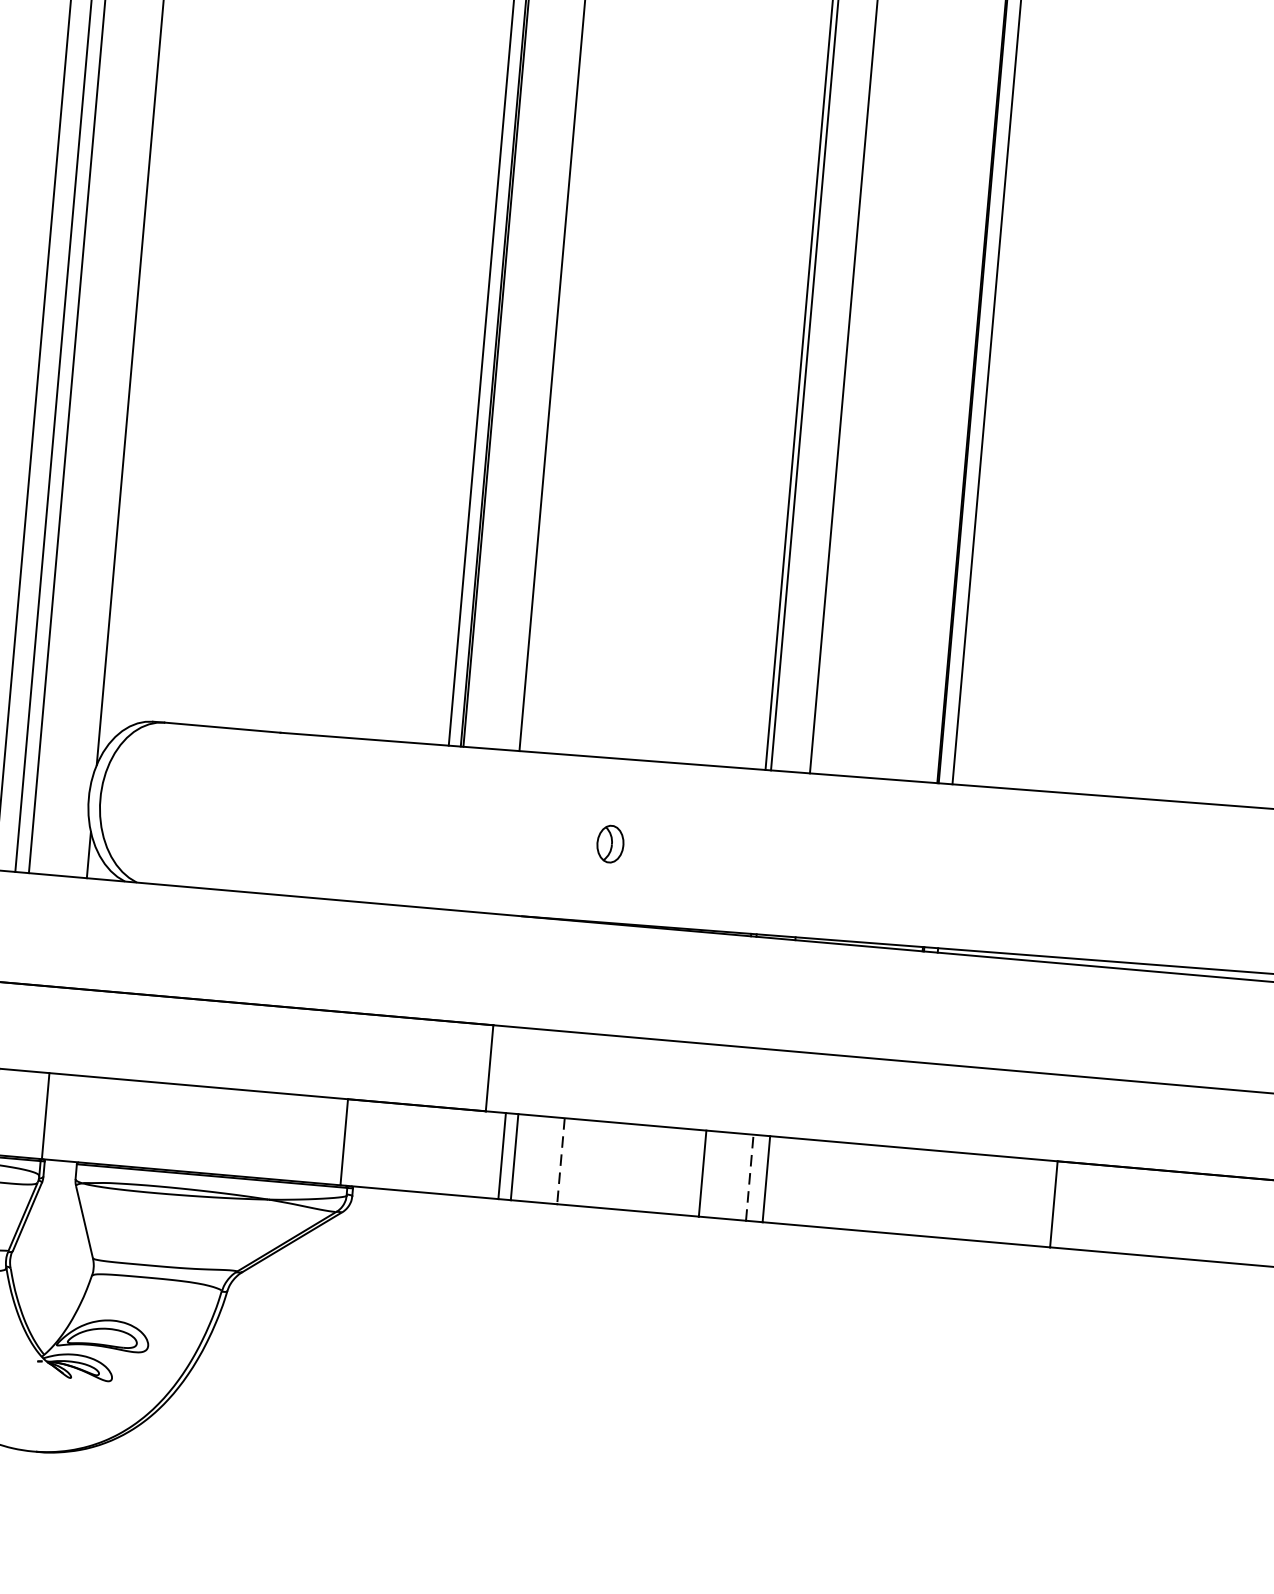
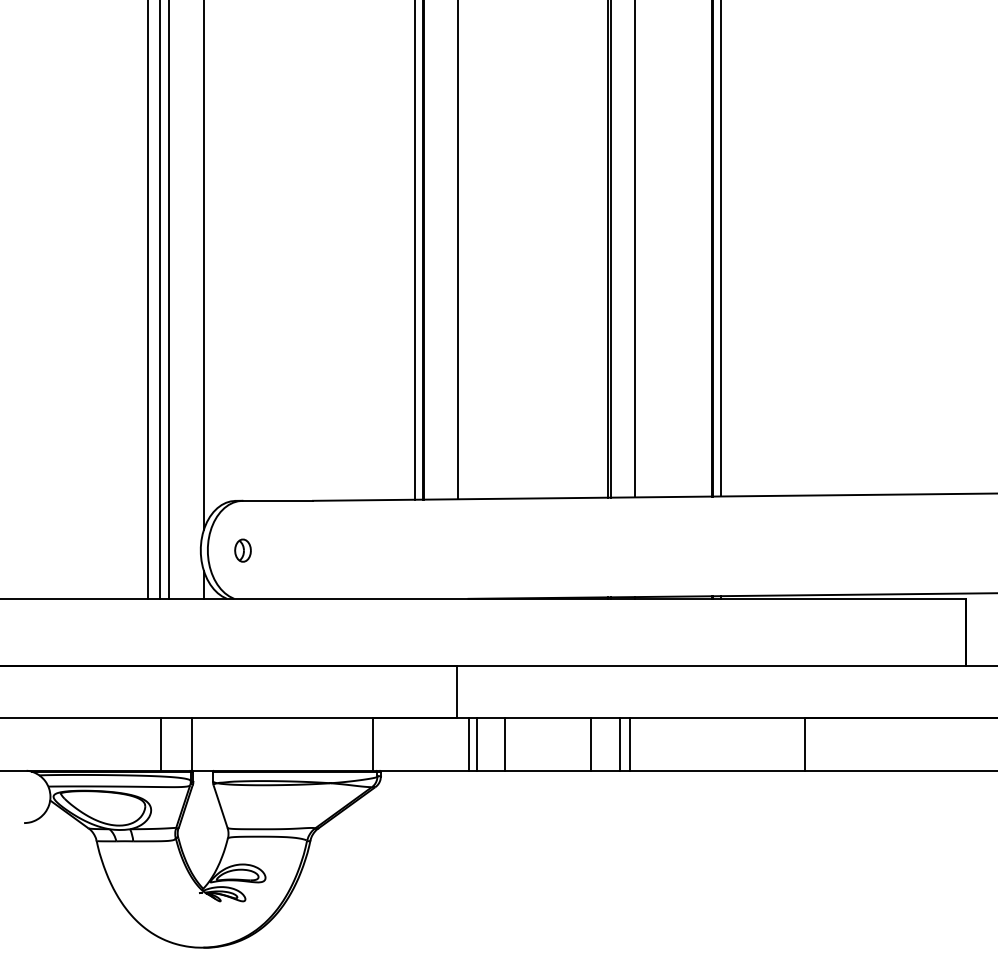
part: (609, 843) -> (242, 550), moved
line: (560, 1162) -> (504, 745), dashed -> solid
line: (749, 1177) -> (619, 744), dashed -> solid

